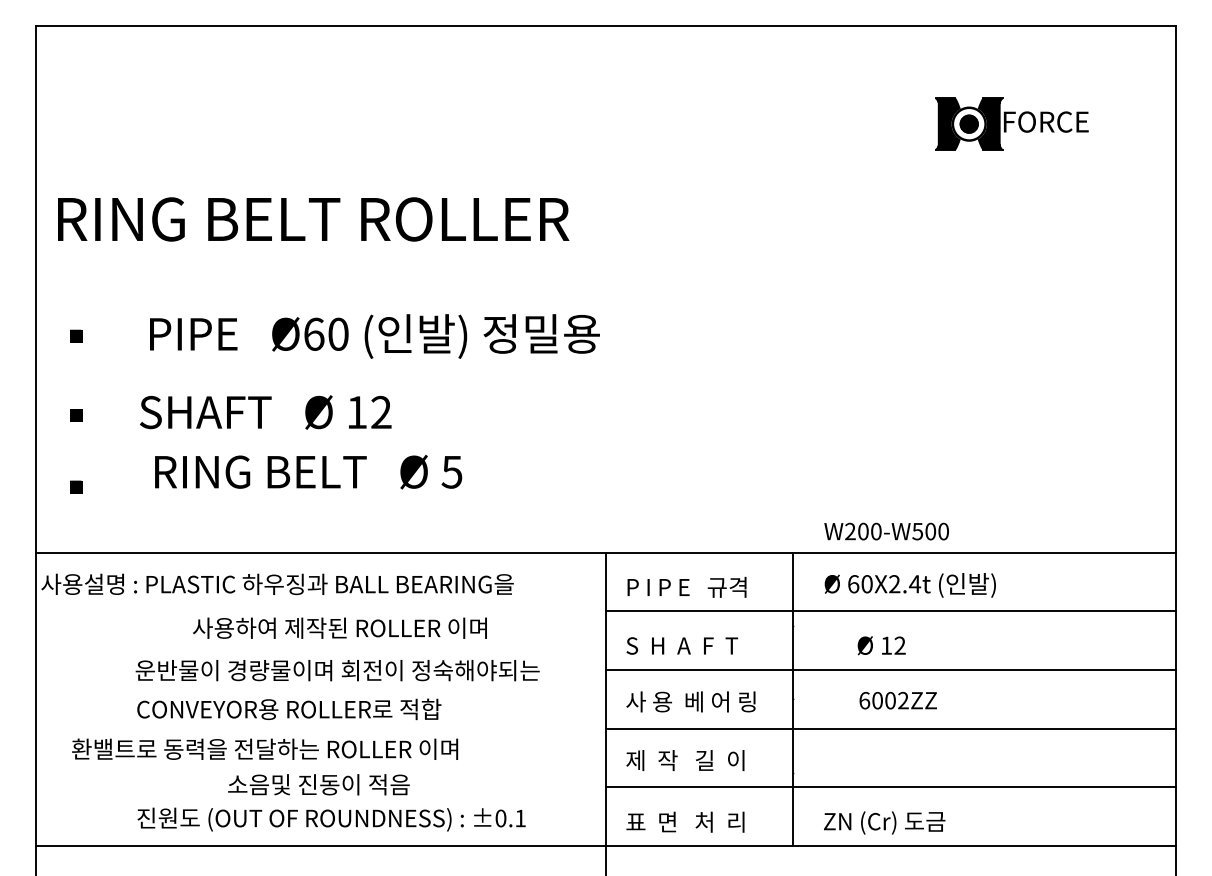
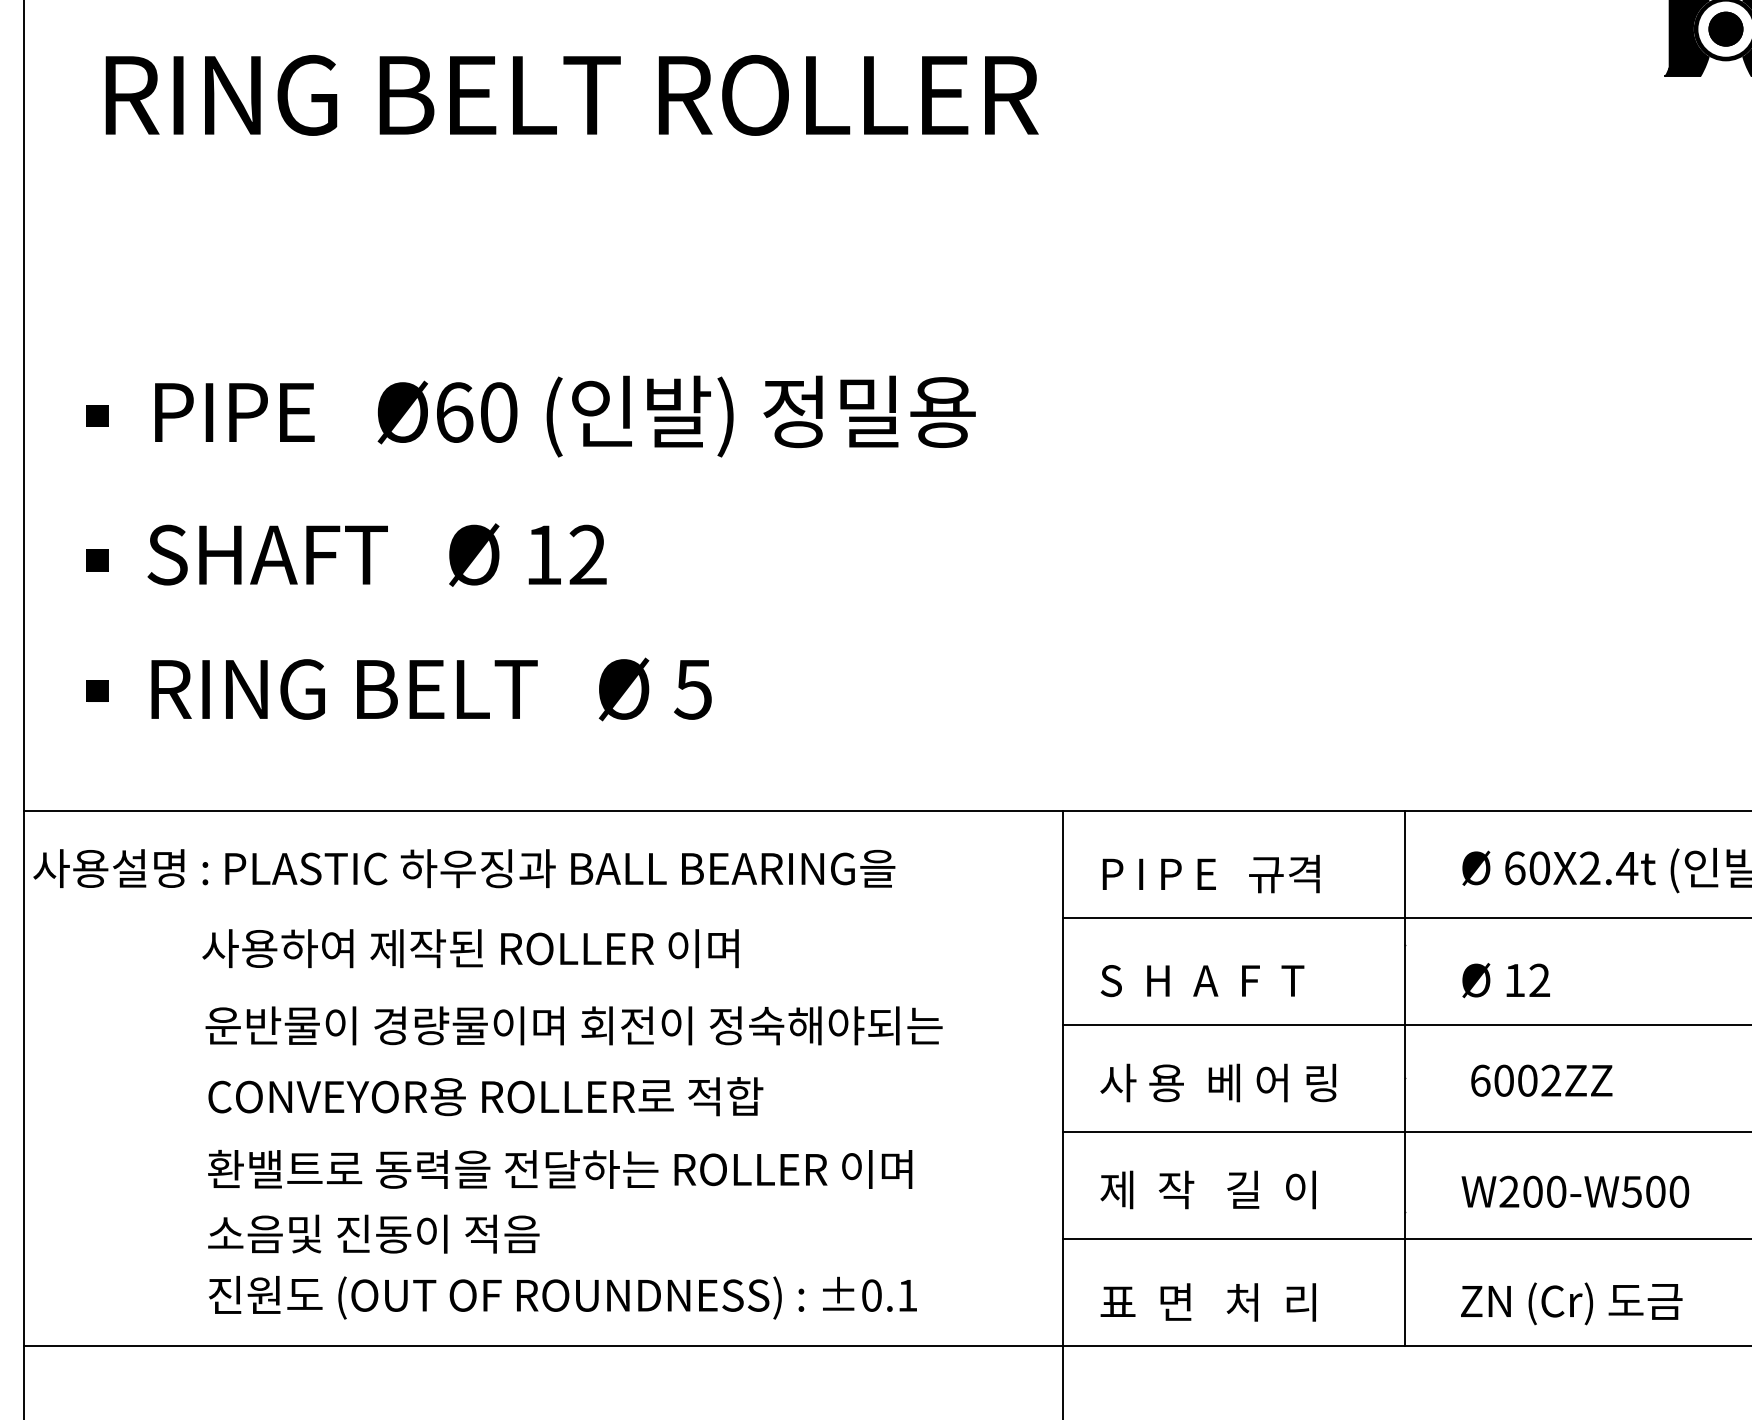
text: (313, 219) -> (571, 95), moved
text: (374, 336) -> (564, 416), moved
text: (265, 412) -> (376, 555), moved
text: (308, 472) -> (431, 690), moved
text: (886, 531) -> (1575, 1191), moved
text: (339, 627) -> (469, 947), moved
text: (881, 645) -> (1505, 980), moved
text: (897, 700) -> (1540, 1080), moved
text: (265, 748) -> (560, 1167), moved
text: (318, 784) -> (373, 1233), moved

